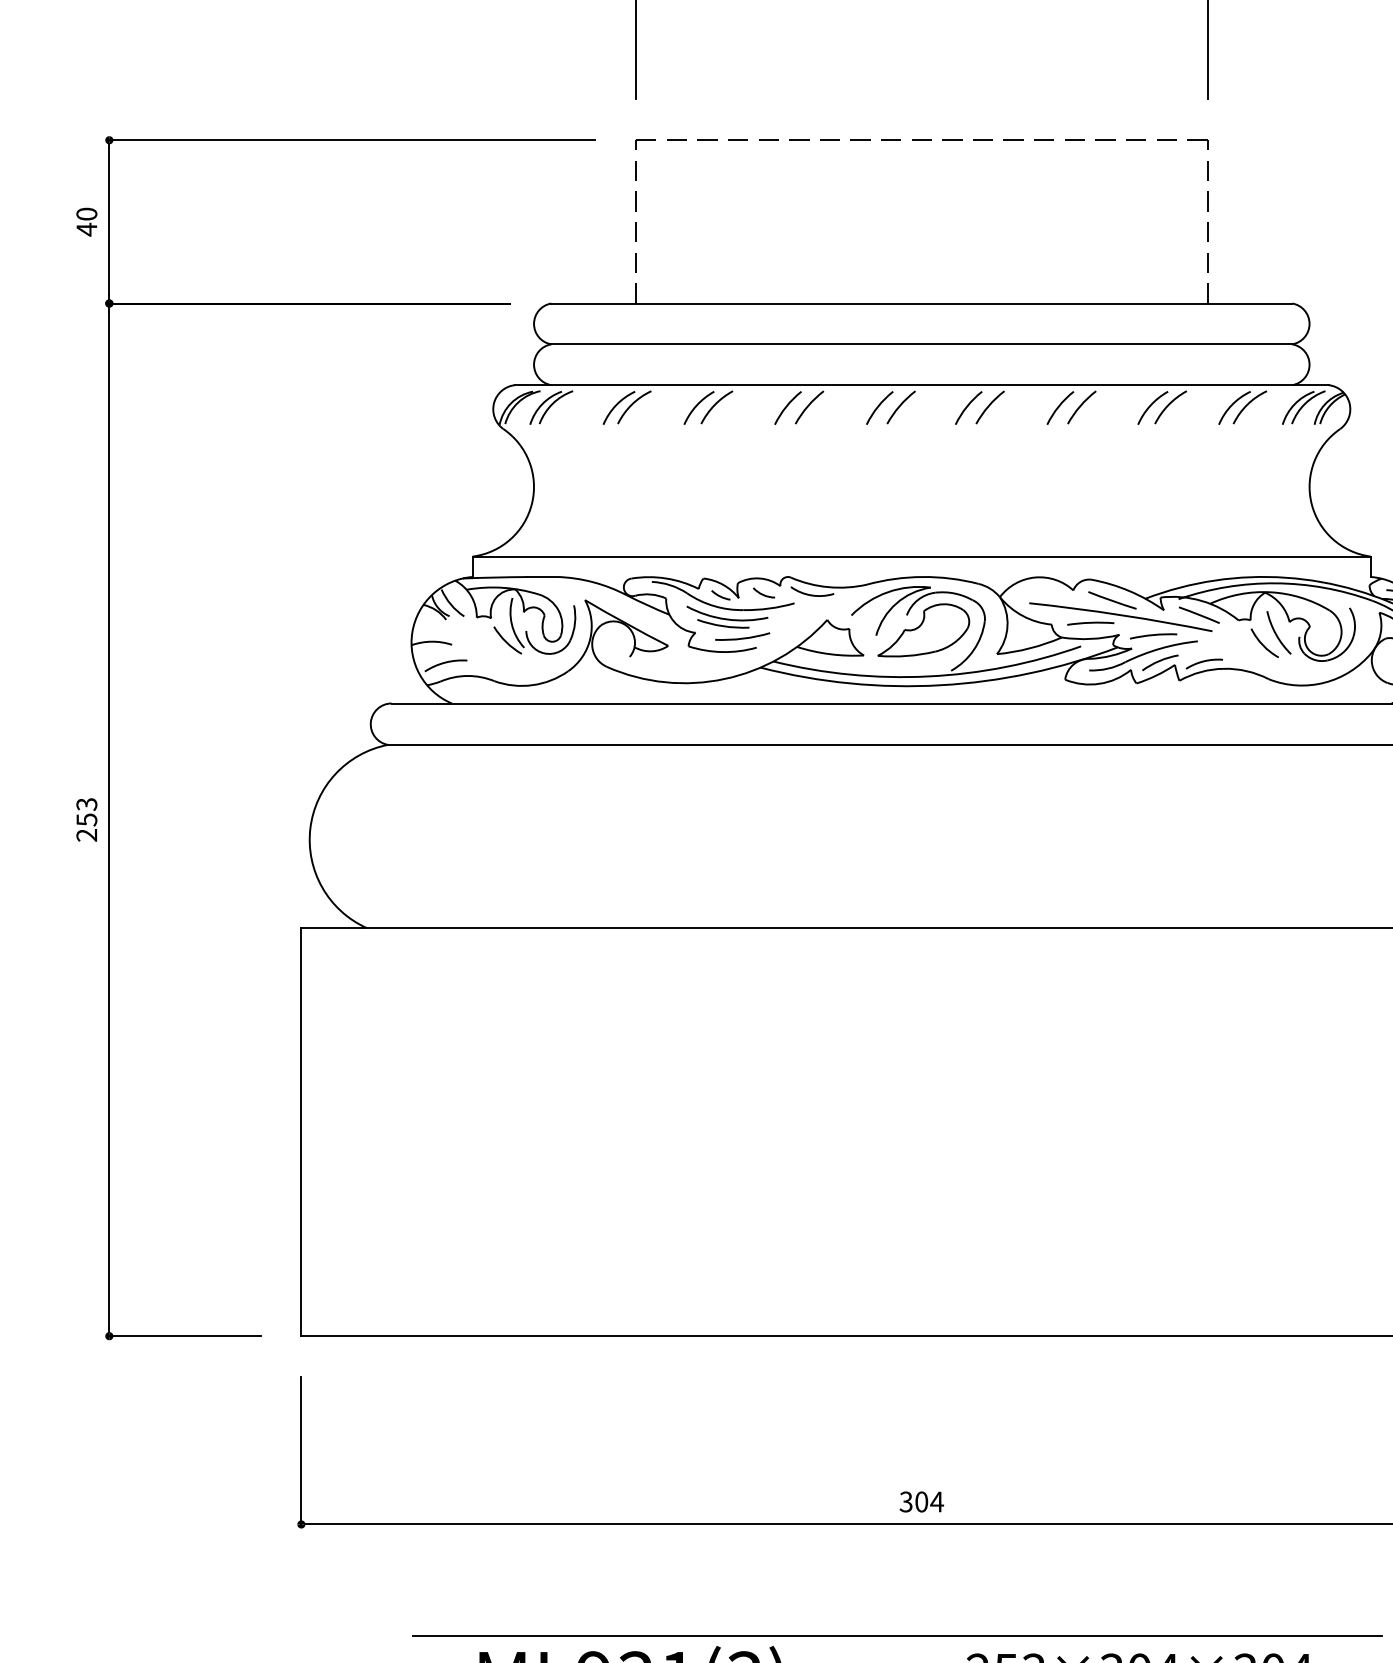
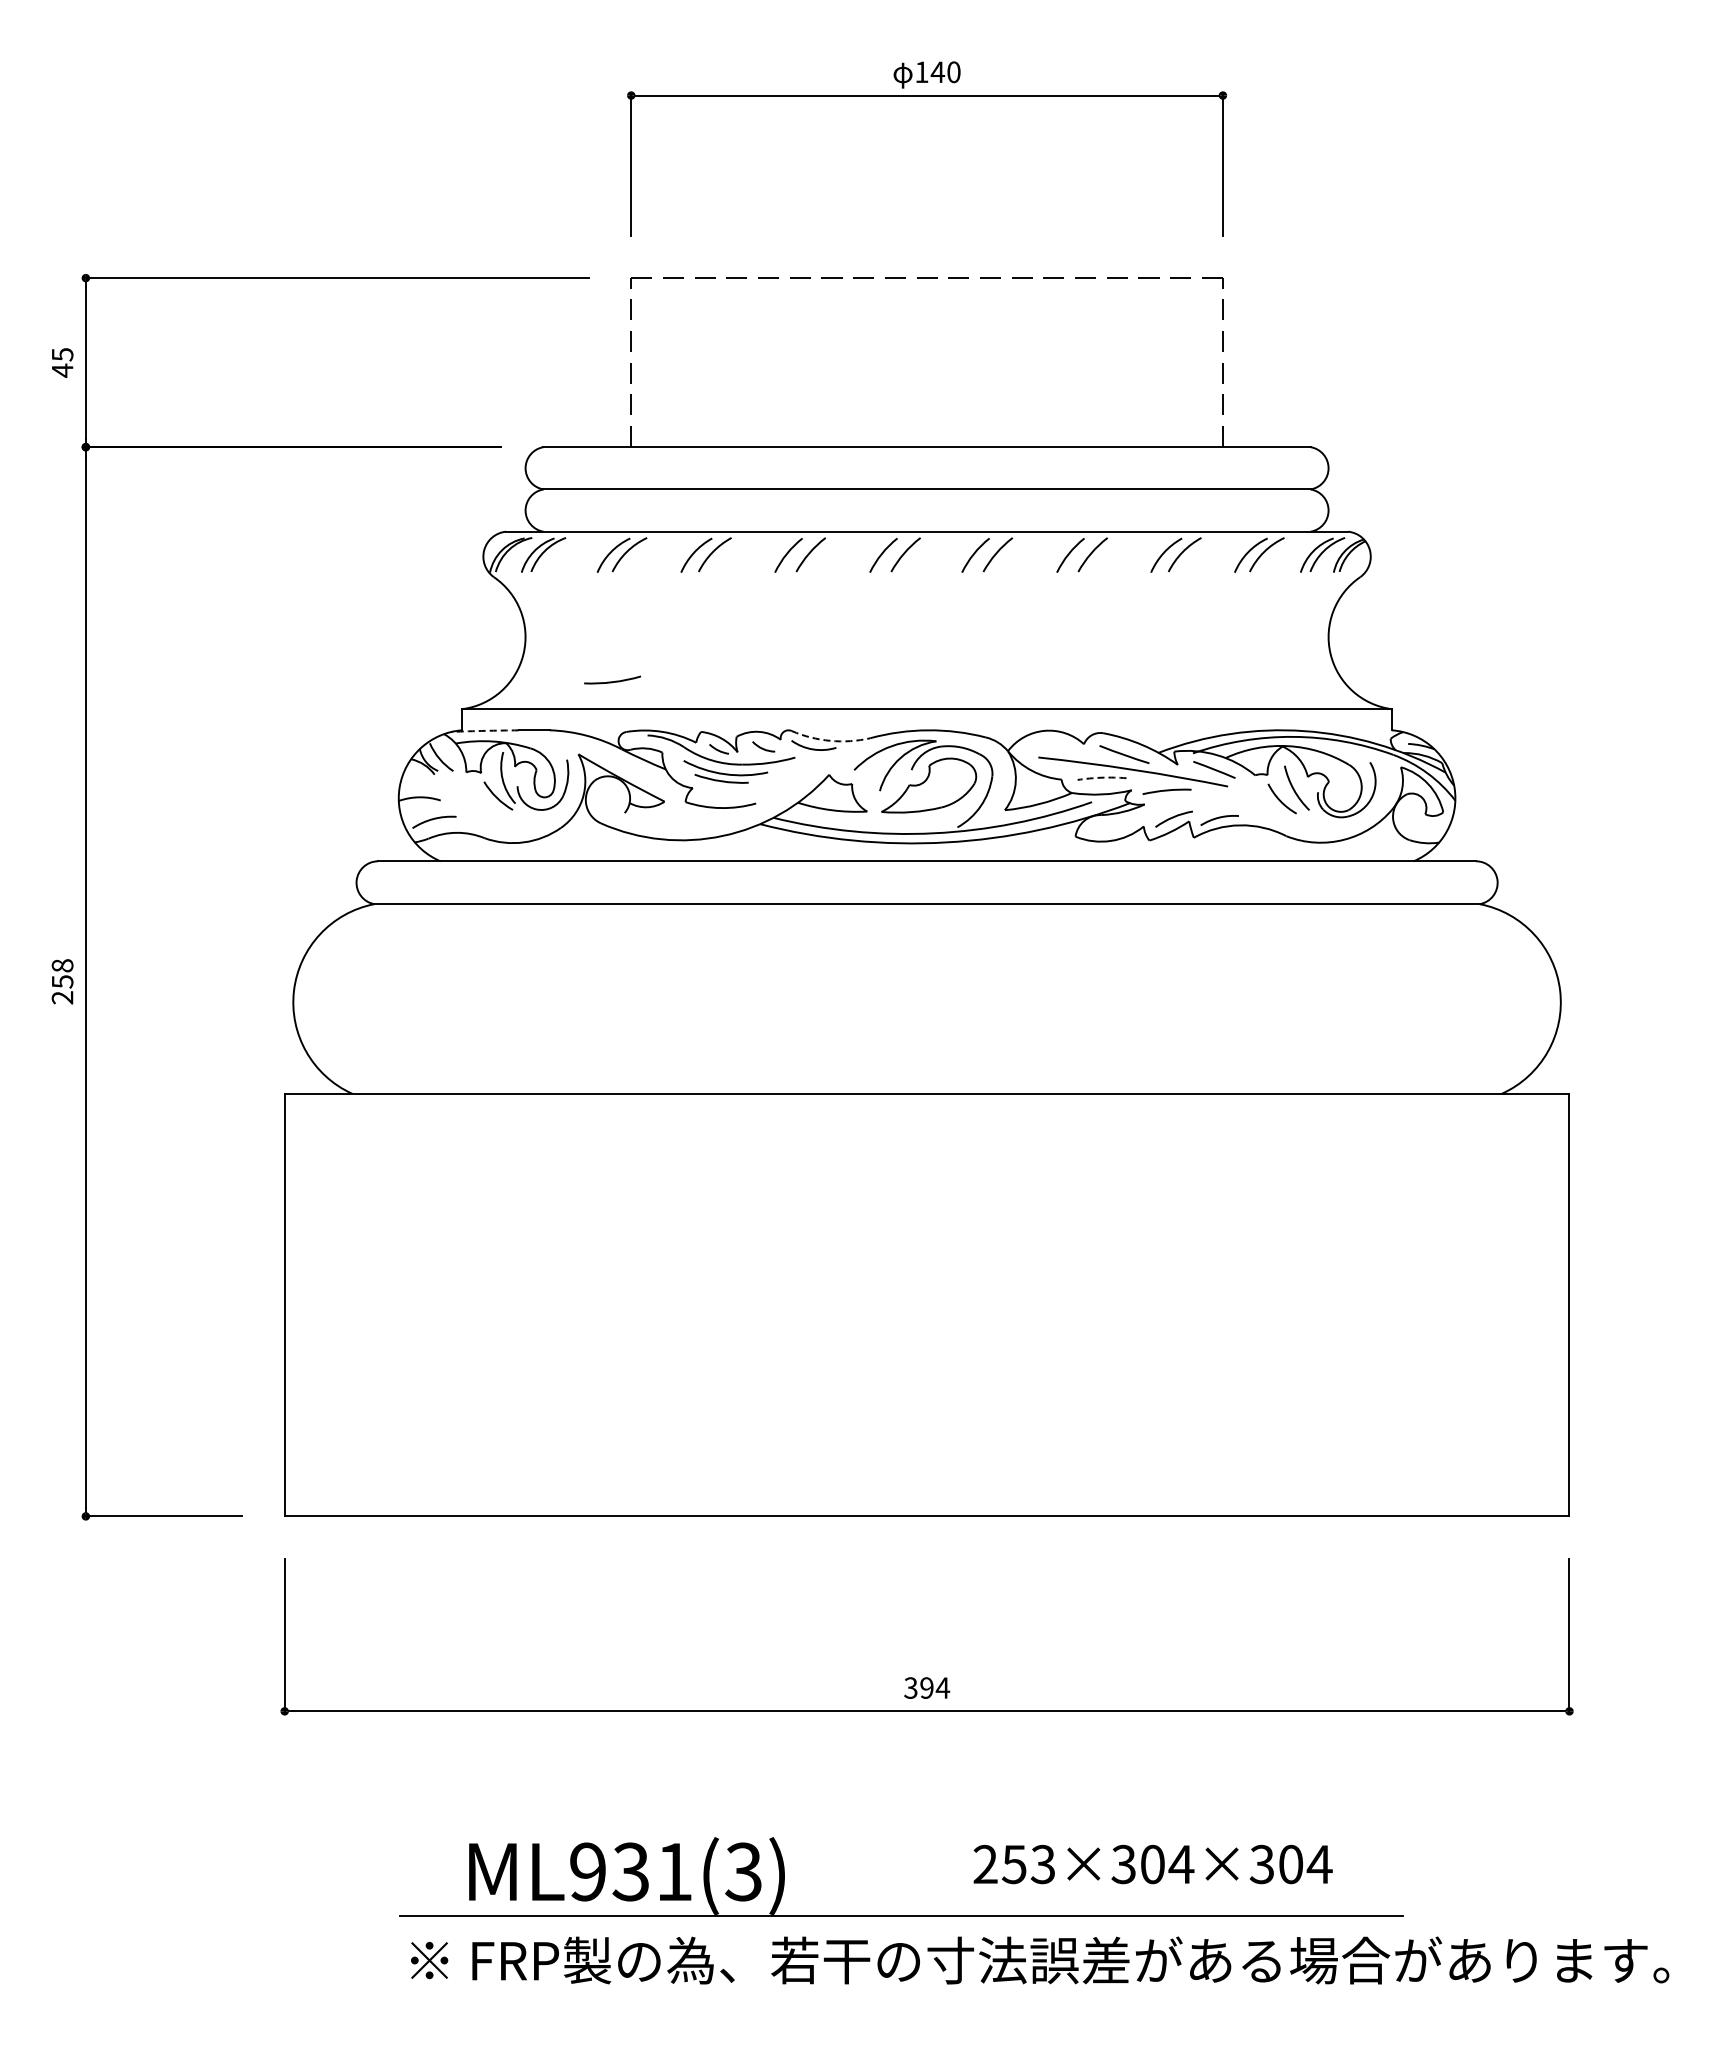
text: (86, 214) -> (62, 354), 40 -> 45
arc: (495, 577) -> (485, 730), solid -> dashed
arc: (828, 586) -> (830, 740), solid -> dashed
arc: (1091, 622) -> (1102, 777), solid -> dashed
arc: (742, 638) -> (612, 681), moved
part: (1143, 656) -> (1156, 812), removed
text: (86, 804) -> (62, 965), 253 -> 258
text: (921, 1501) -> (926, 1687), 304 -> 394
line: (897, 1635) -> (901, 1826), removed

